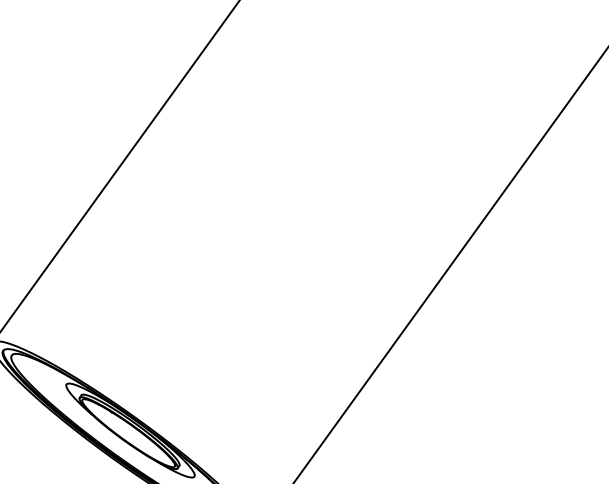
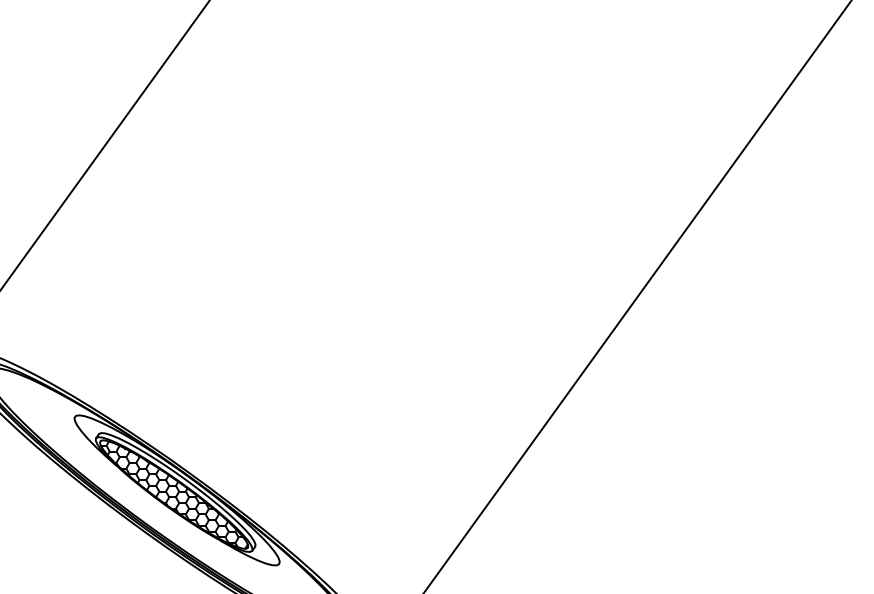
hatch: (128, 433) -> (173, 495), added

